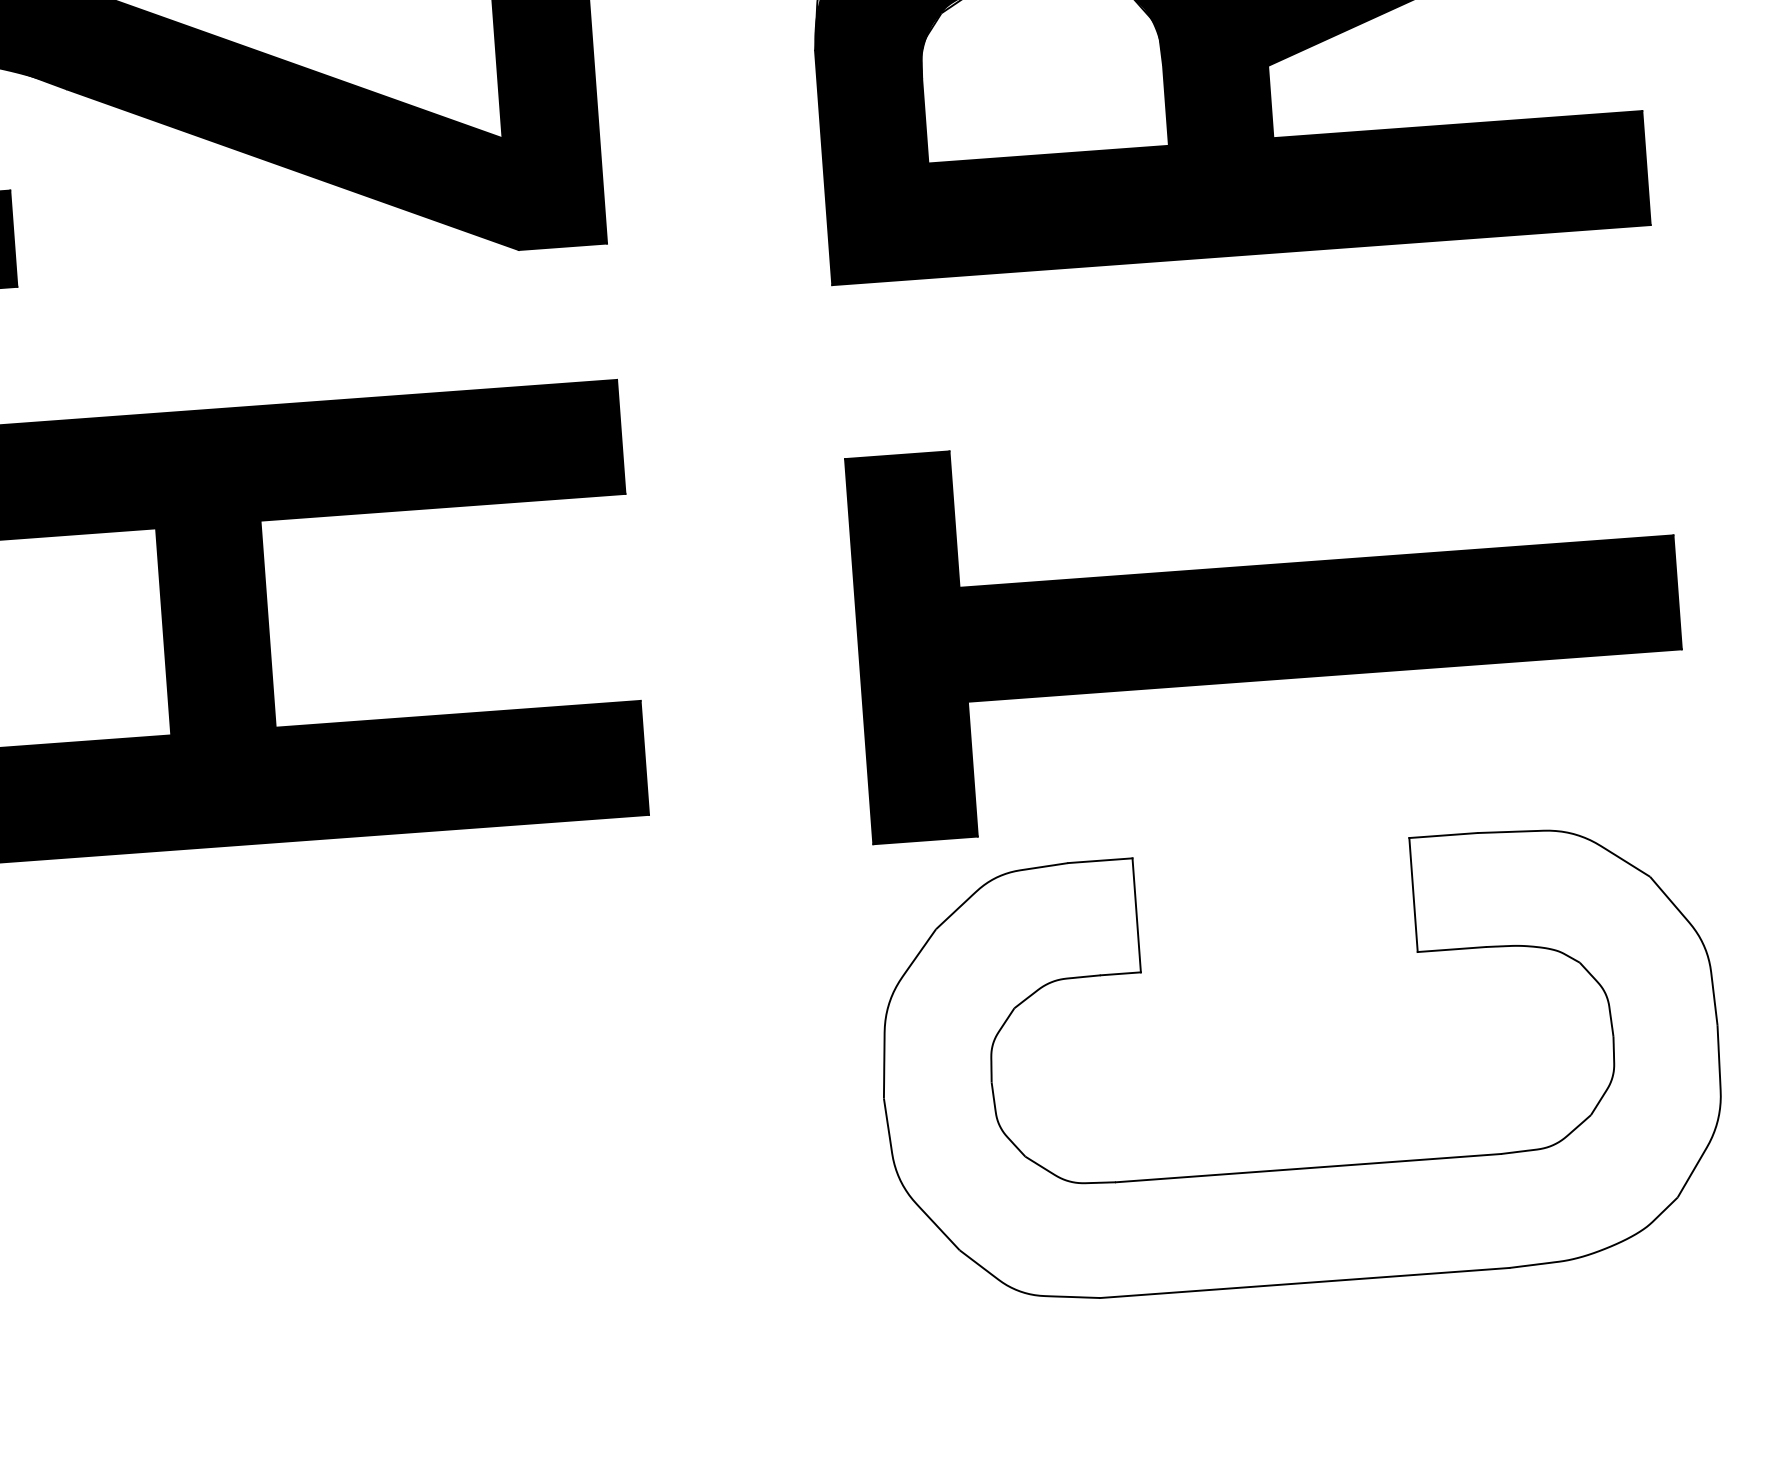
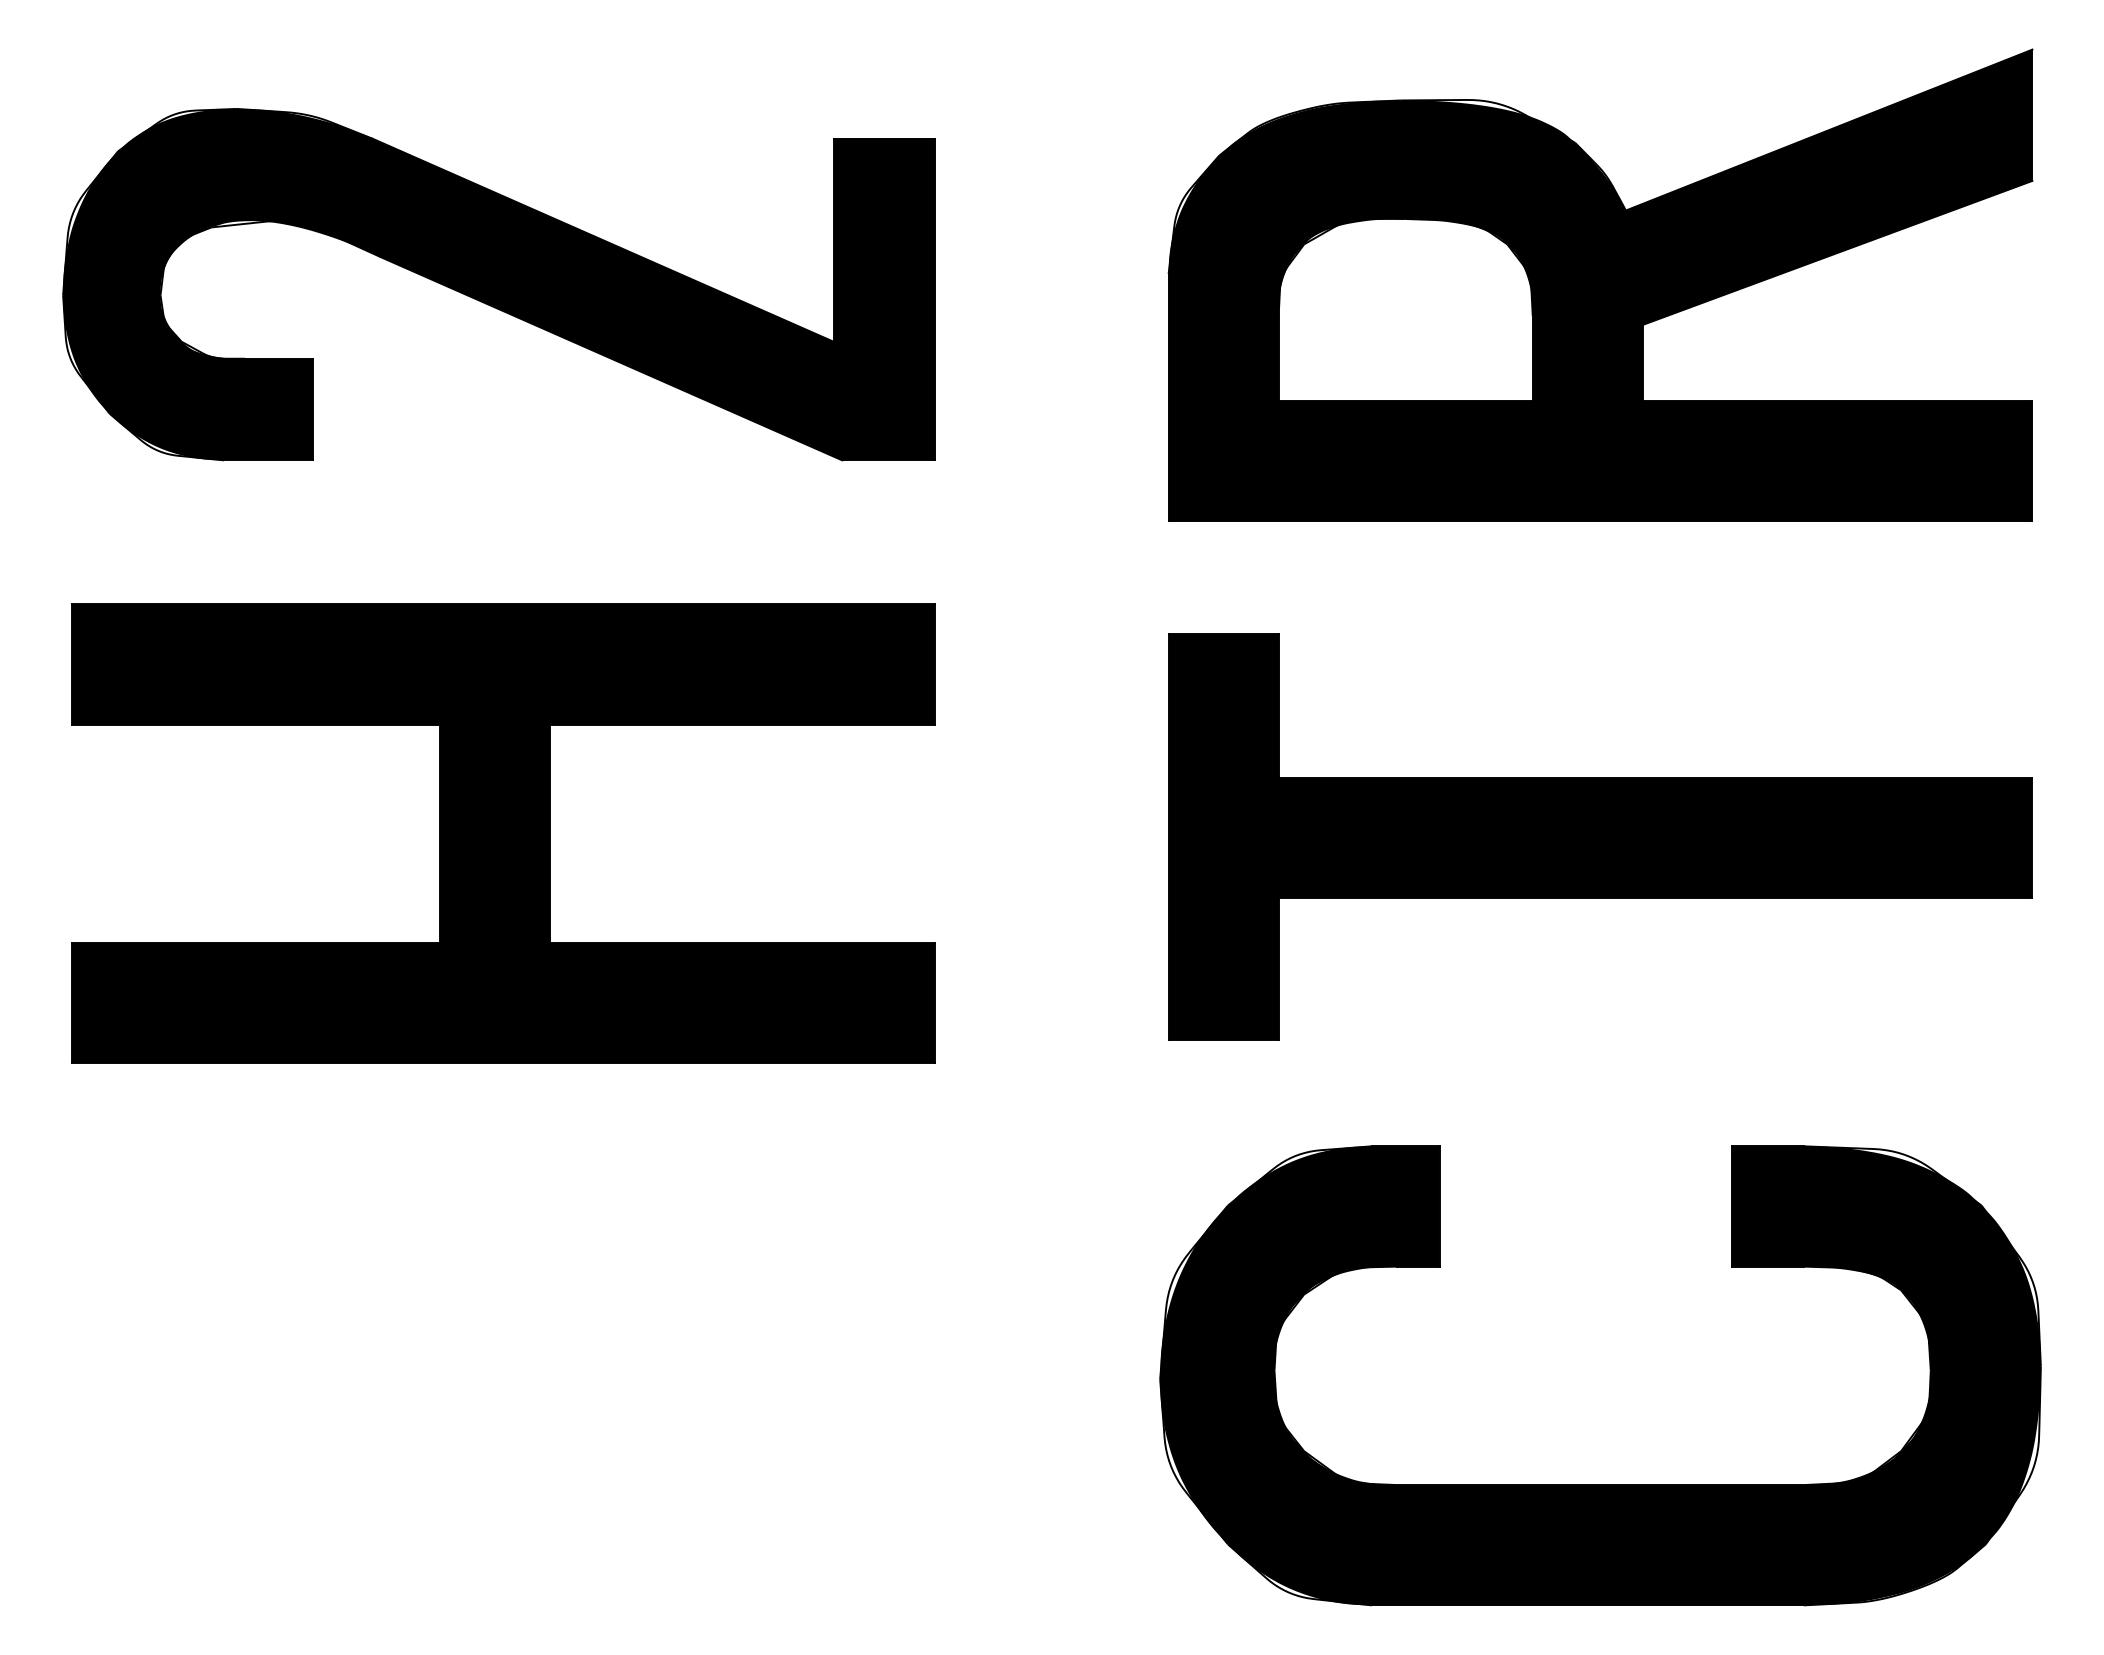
part: (1268, 620) -> (1600, 836), moved
fill: (1300, 1064) -> (1600, 1375), added

